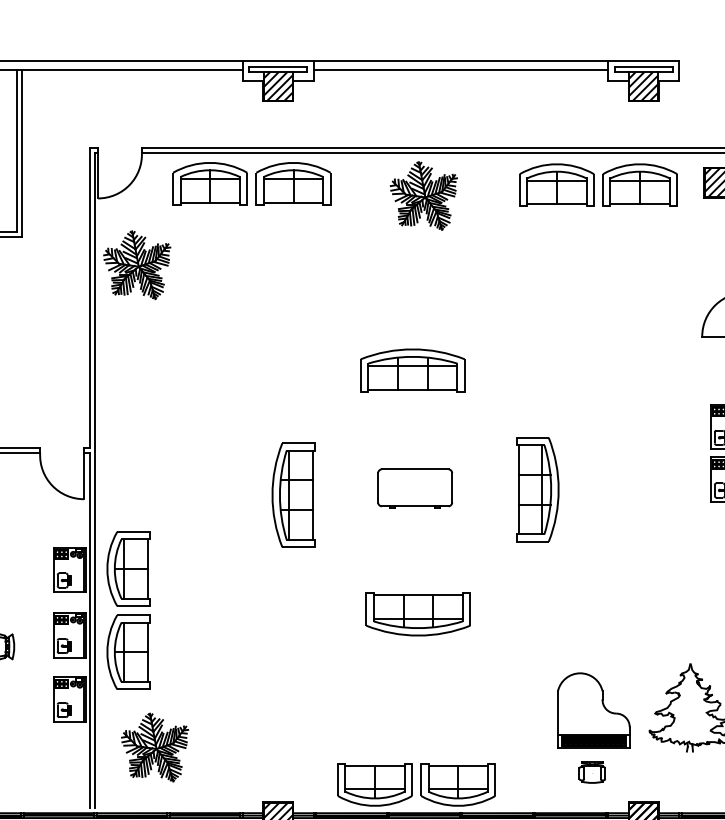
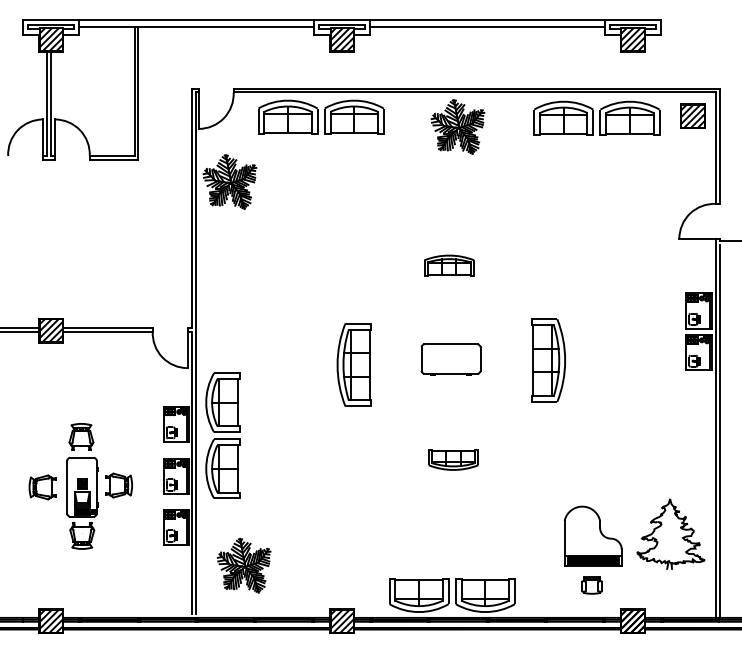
part: (413, 370) -> (449, 265), size x0.6
part: (127, 610) -> (222, 435), moved
part: (418, 614) -> (453, 459), size x0.6

